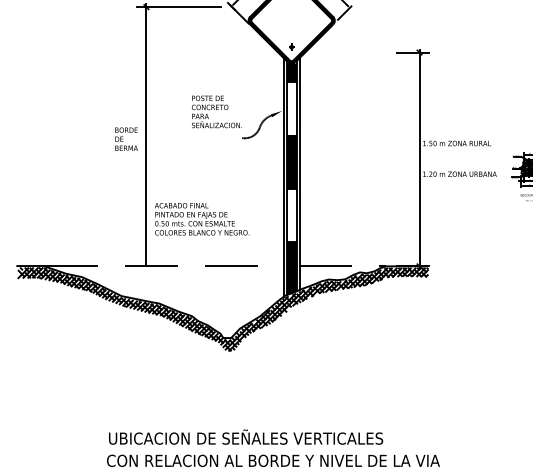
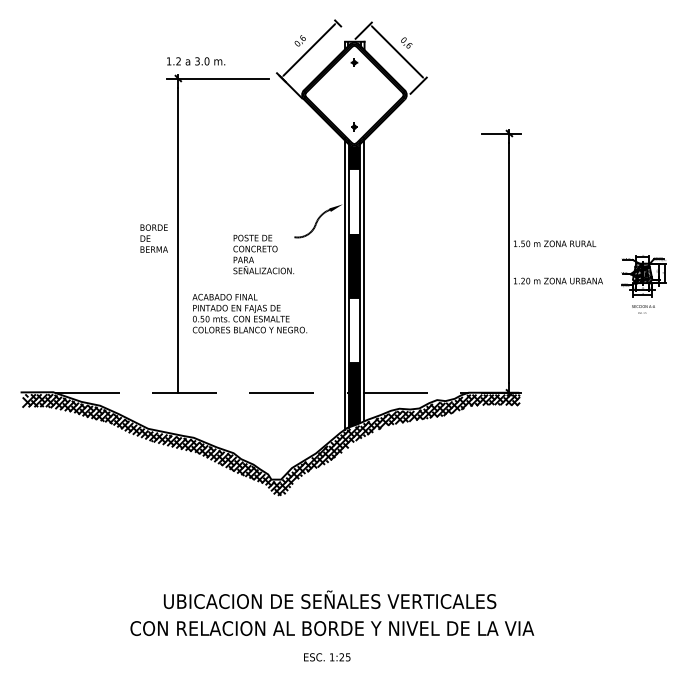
text: (216, 111) -> (263, 254), moved
text: (201, 219) -> (249, 313), moved
text: (246, 436) -> (330, 599), moved

